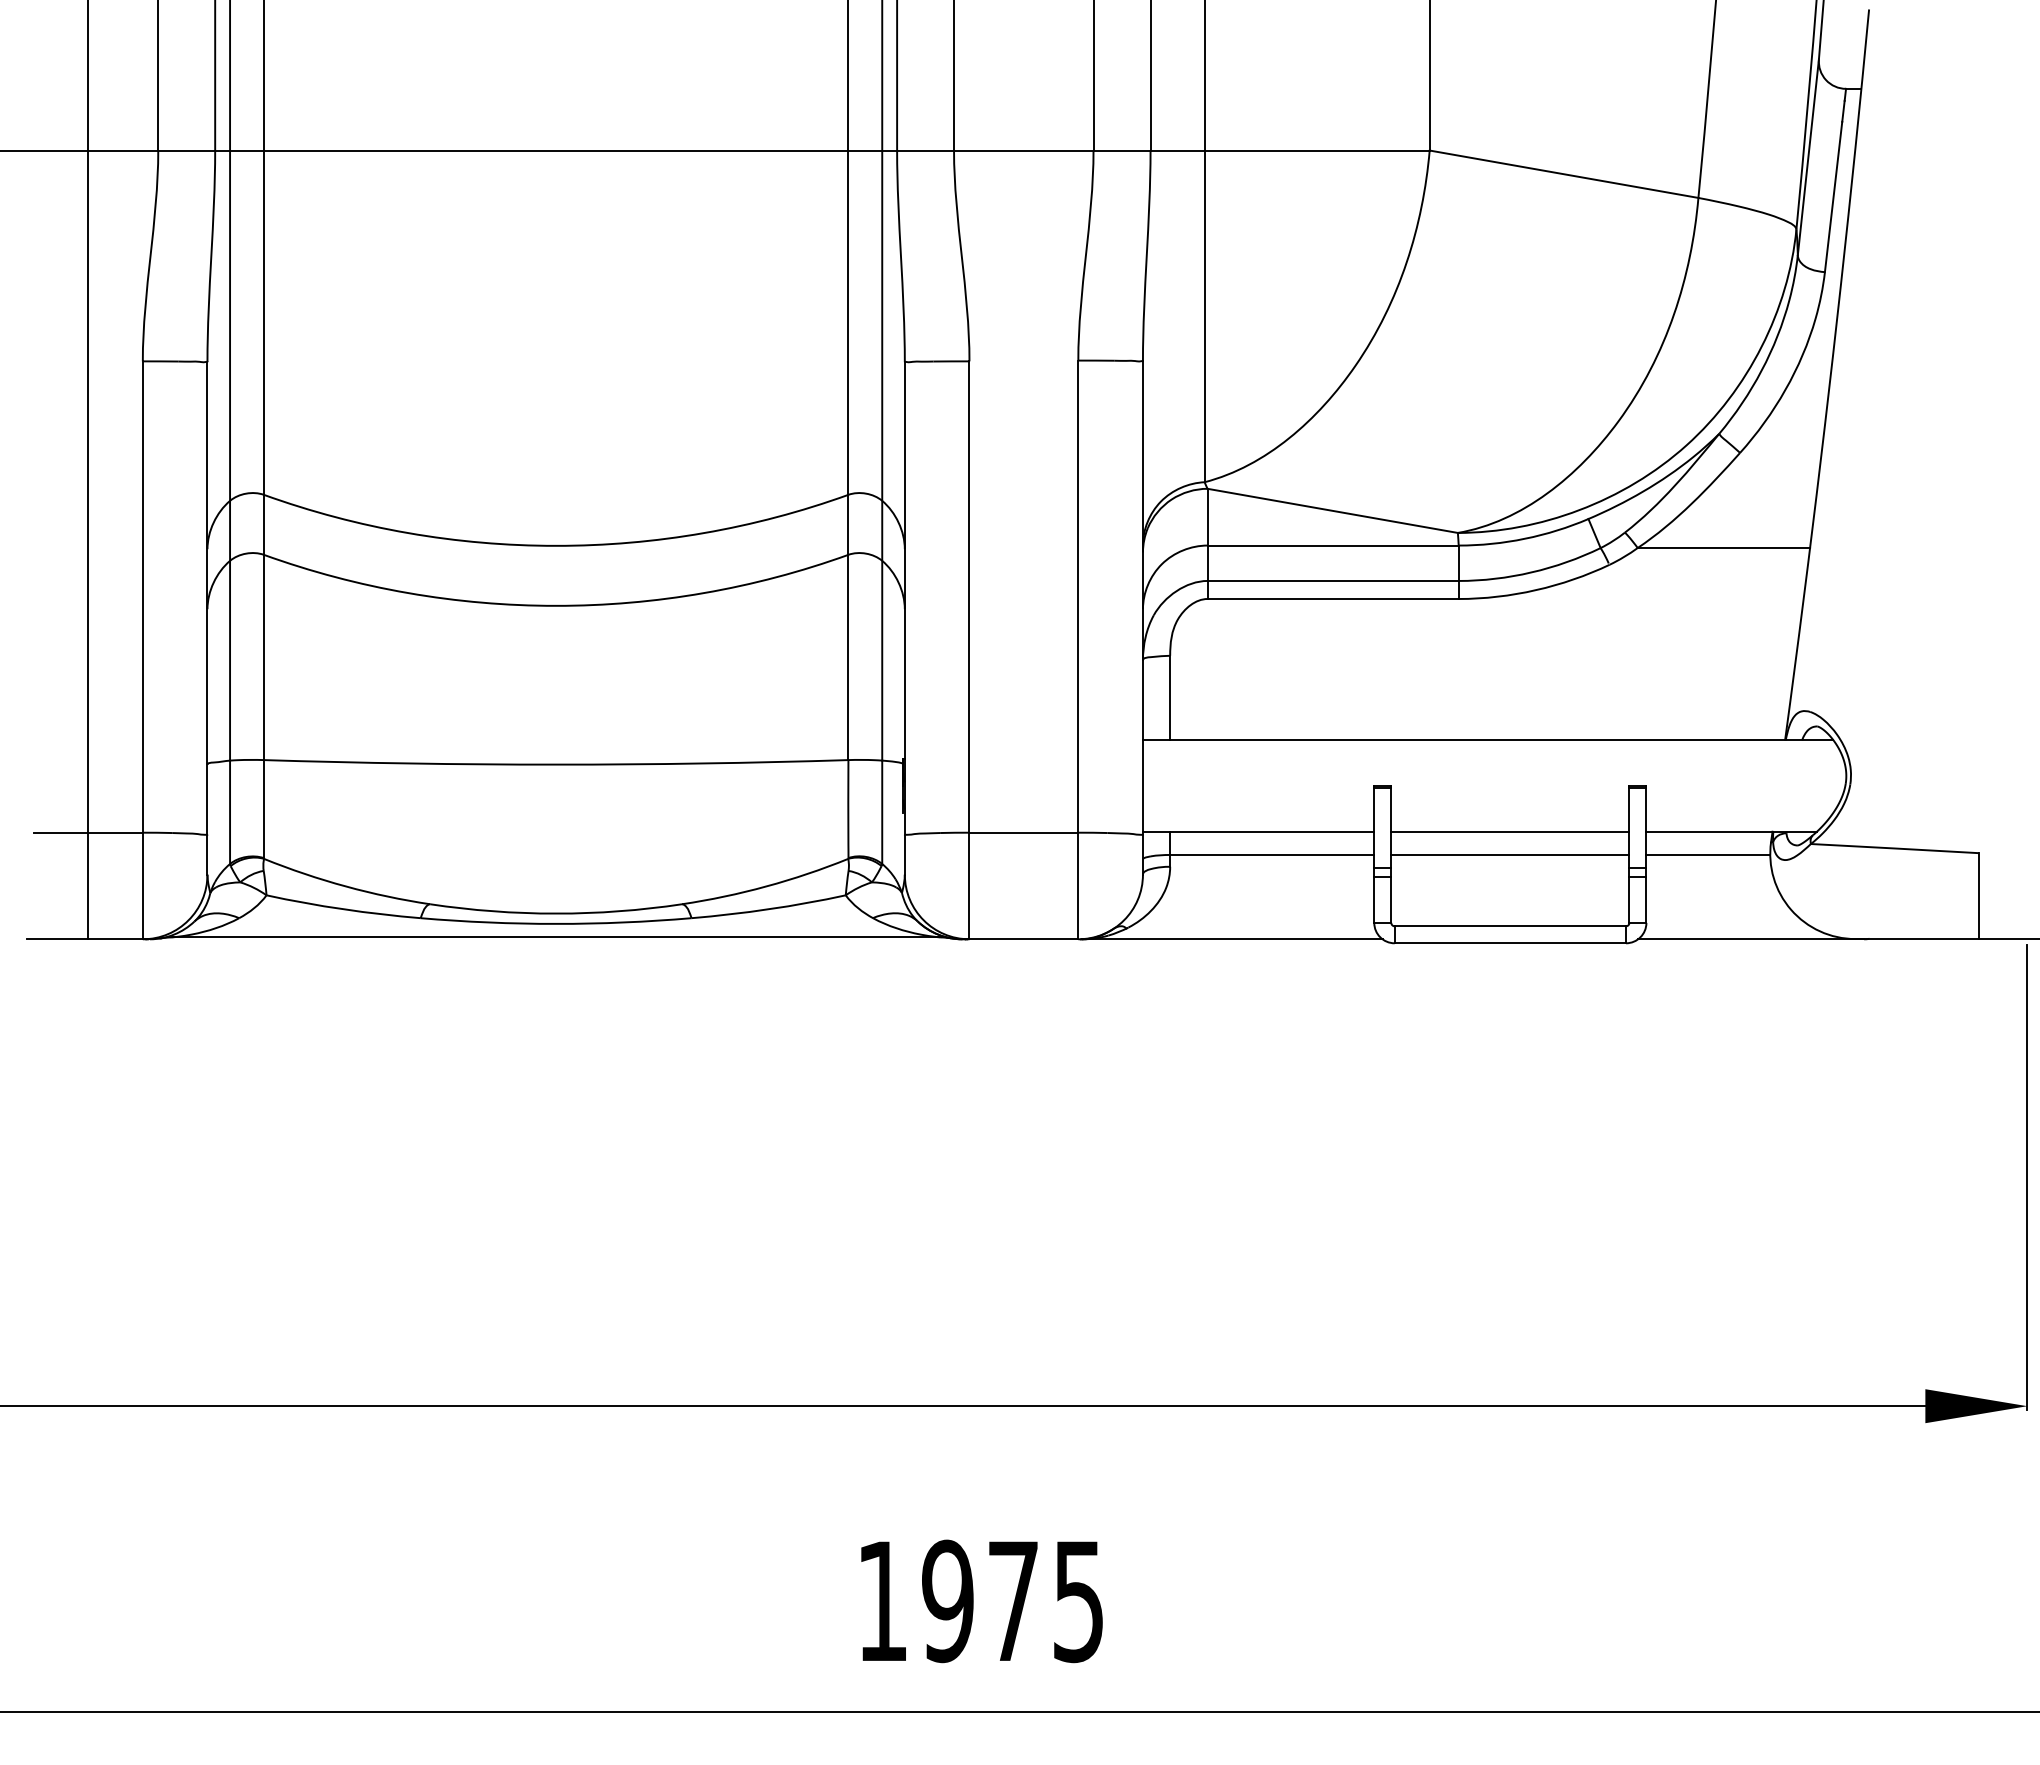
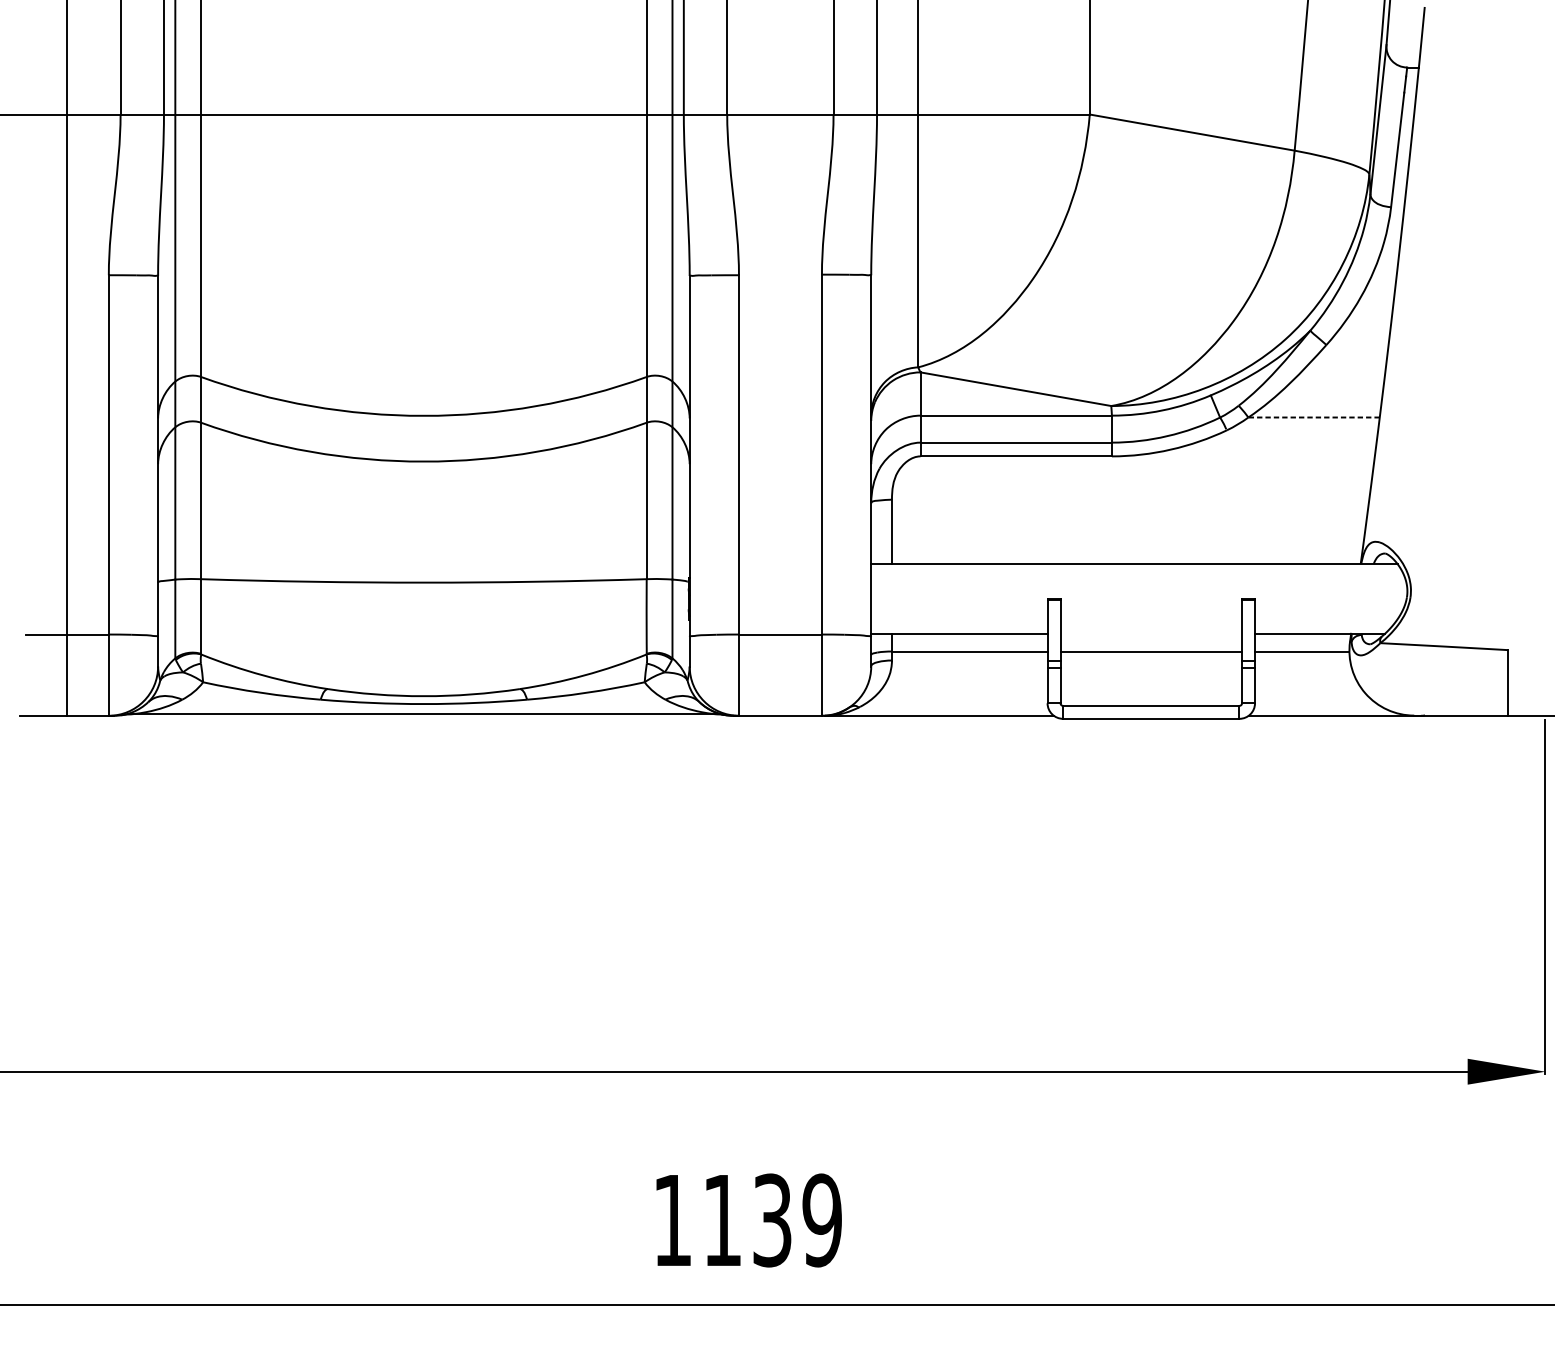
line: (1723, 548) -> (1313, 417), solid -> dashed
line: (1510, 831) -> (1151, 633), removed
text: (1013, 1601) -> (772, 1220), 1975 -> 1139

